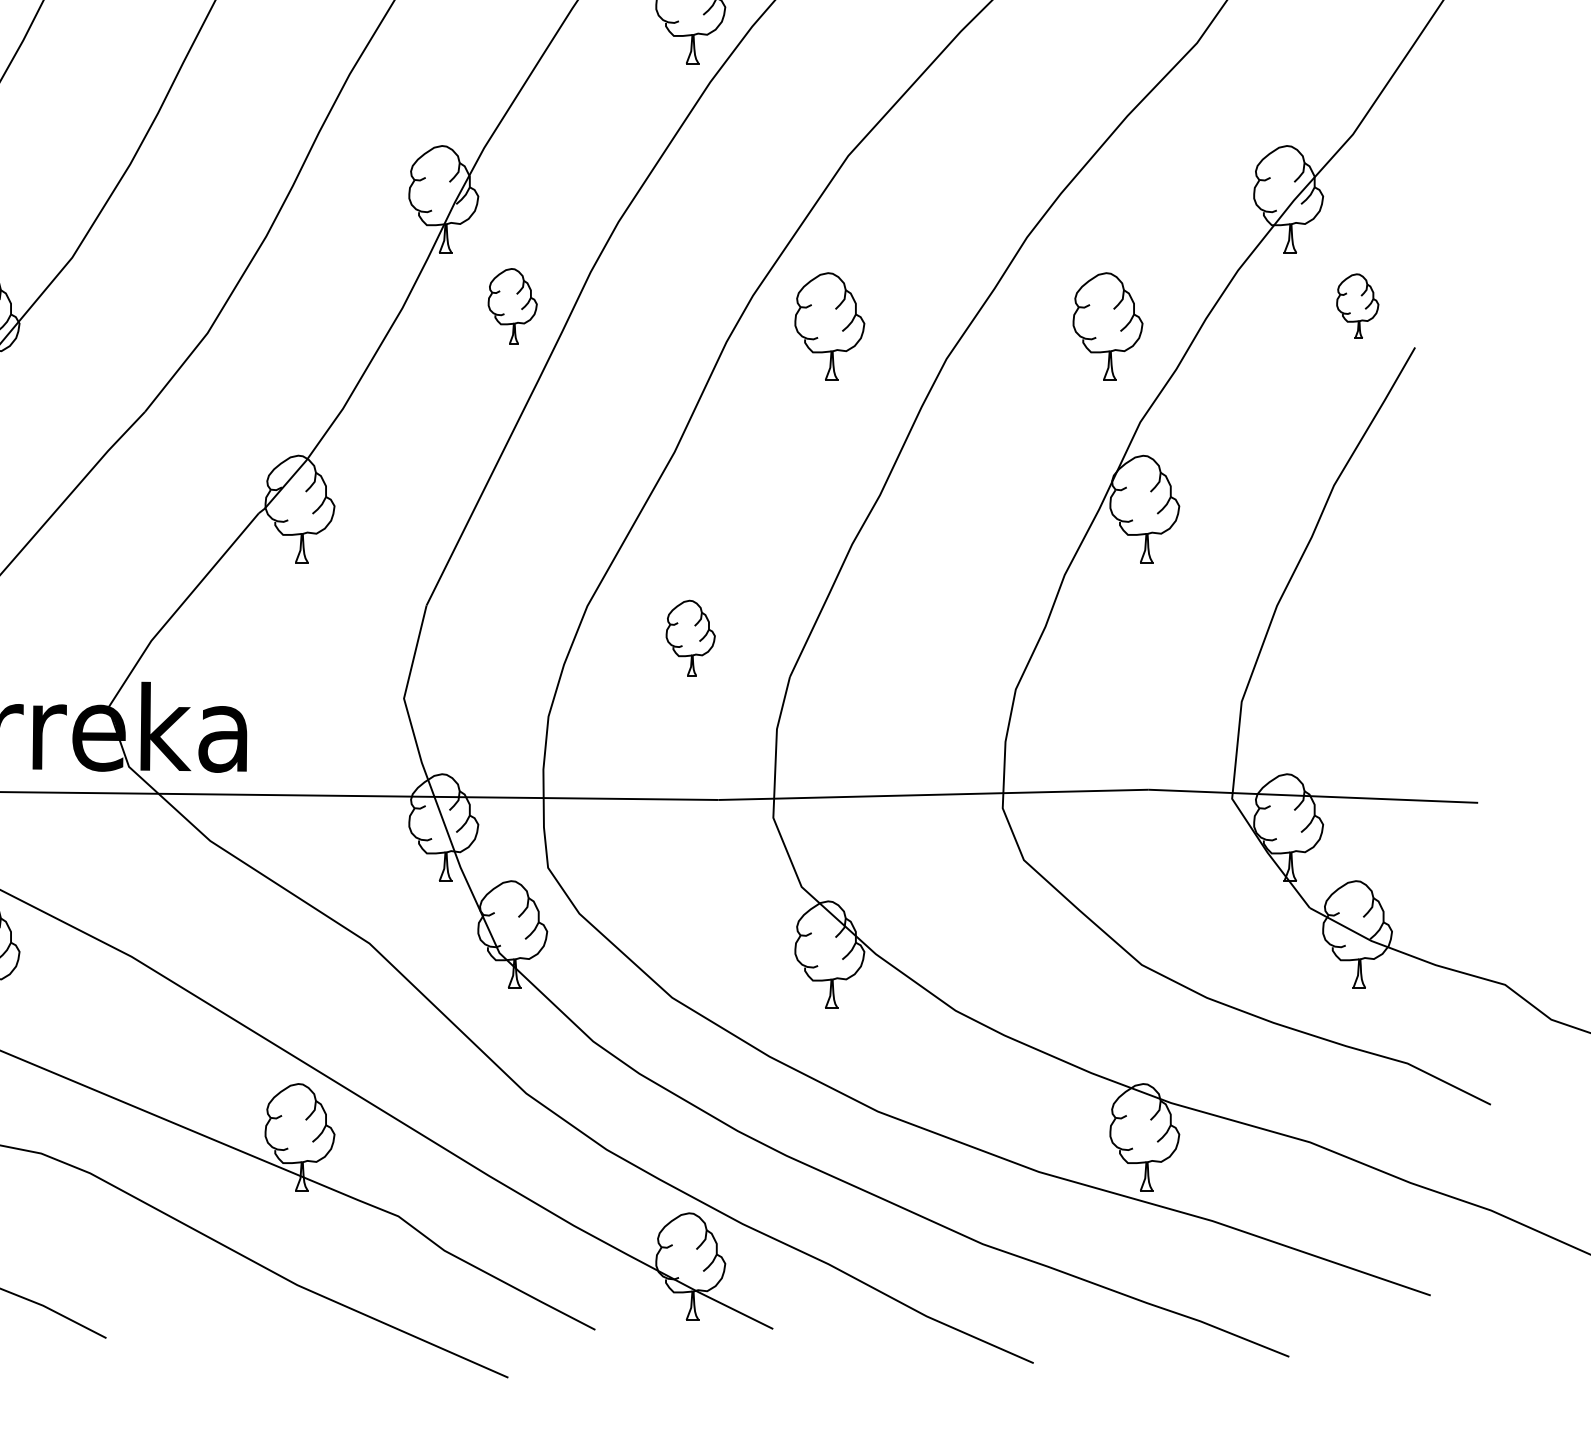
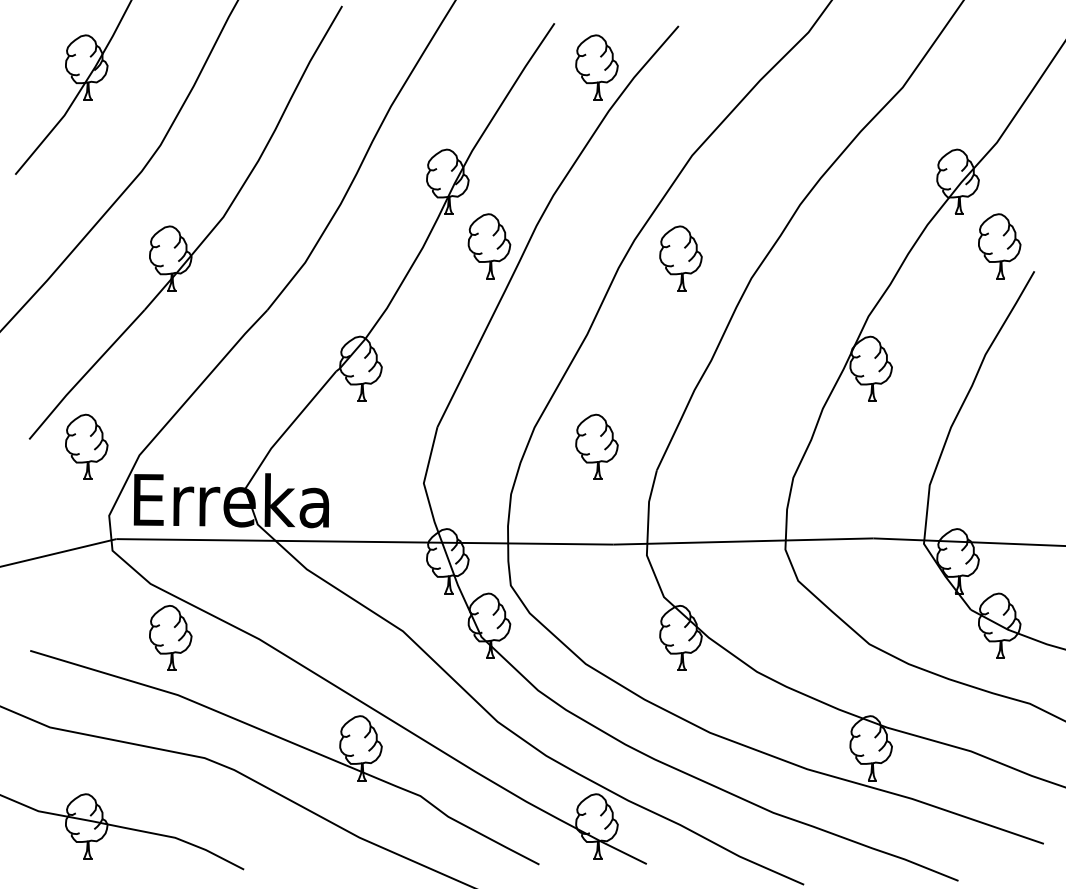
part: (512, 306) -> (489, 246), size x1.43
part: (1357, 306) -> (999, 246), size x1.67
part: (1107, 326) -> (848, 258), removed
part: (689, 637) -> (596, 446), size x1.43

